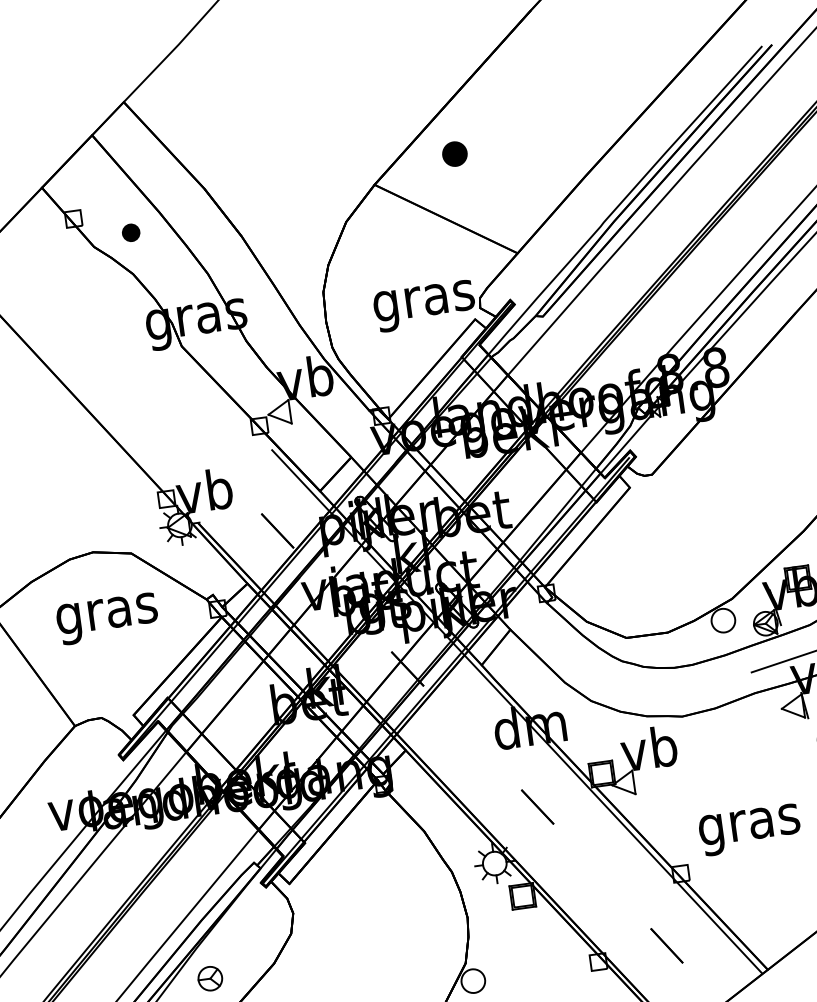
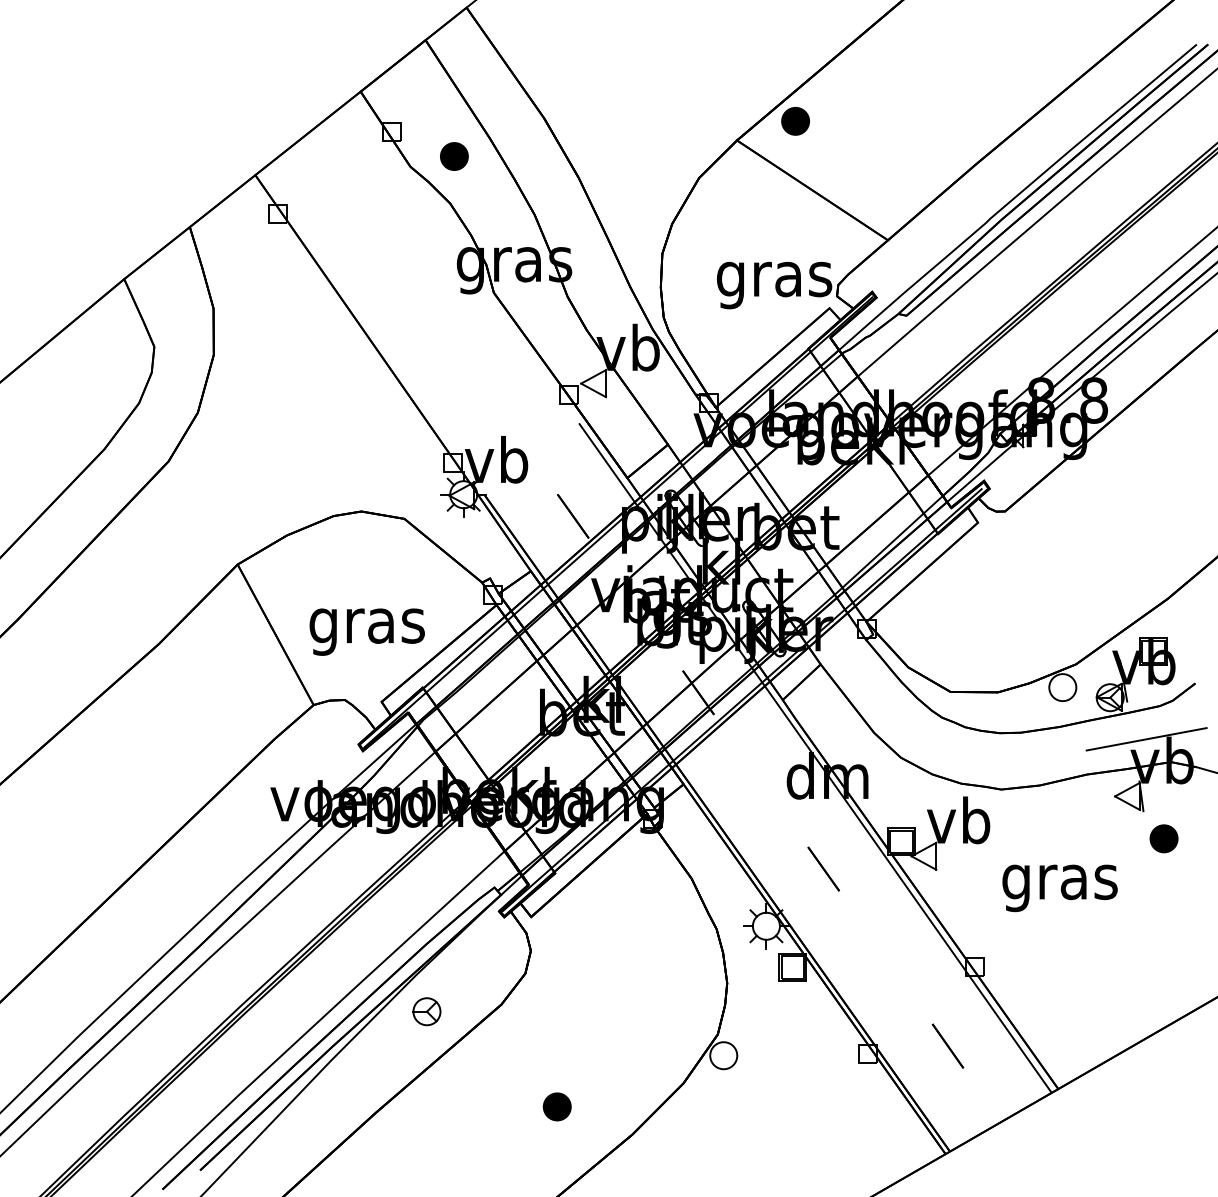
part: (454, 154) -> (795, 121), moved
part: (131, 232) -> (454, 156), size x1.43
text: (106, 618) -> (366, 631), moved
text: (749, 830) -> (1059, 888), moved

